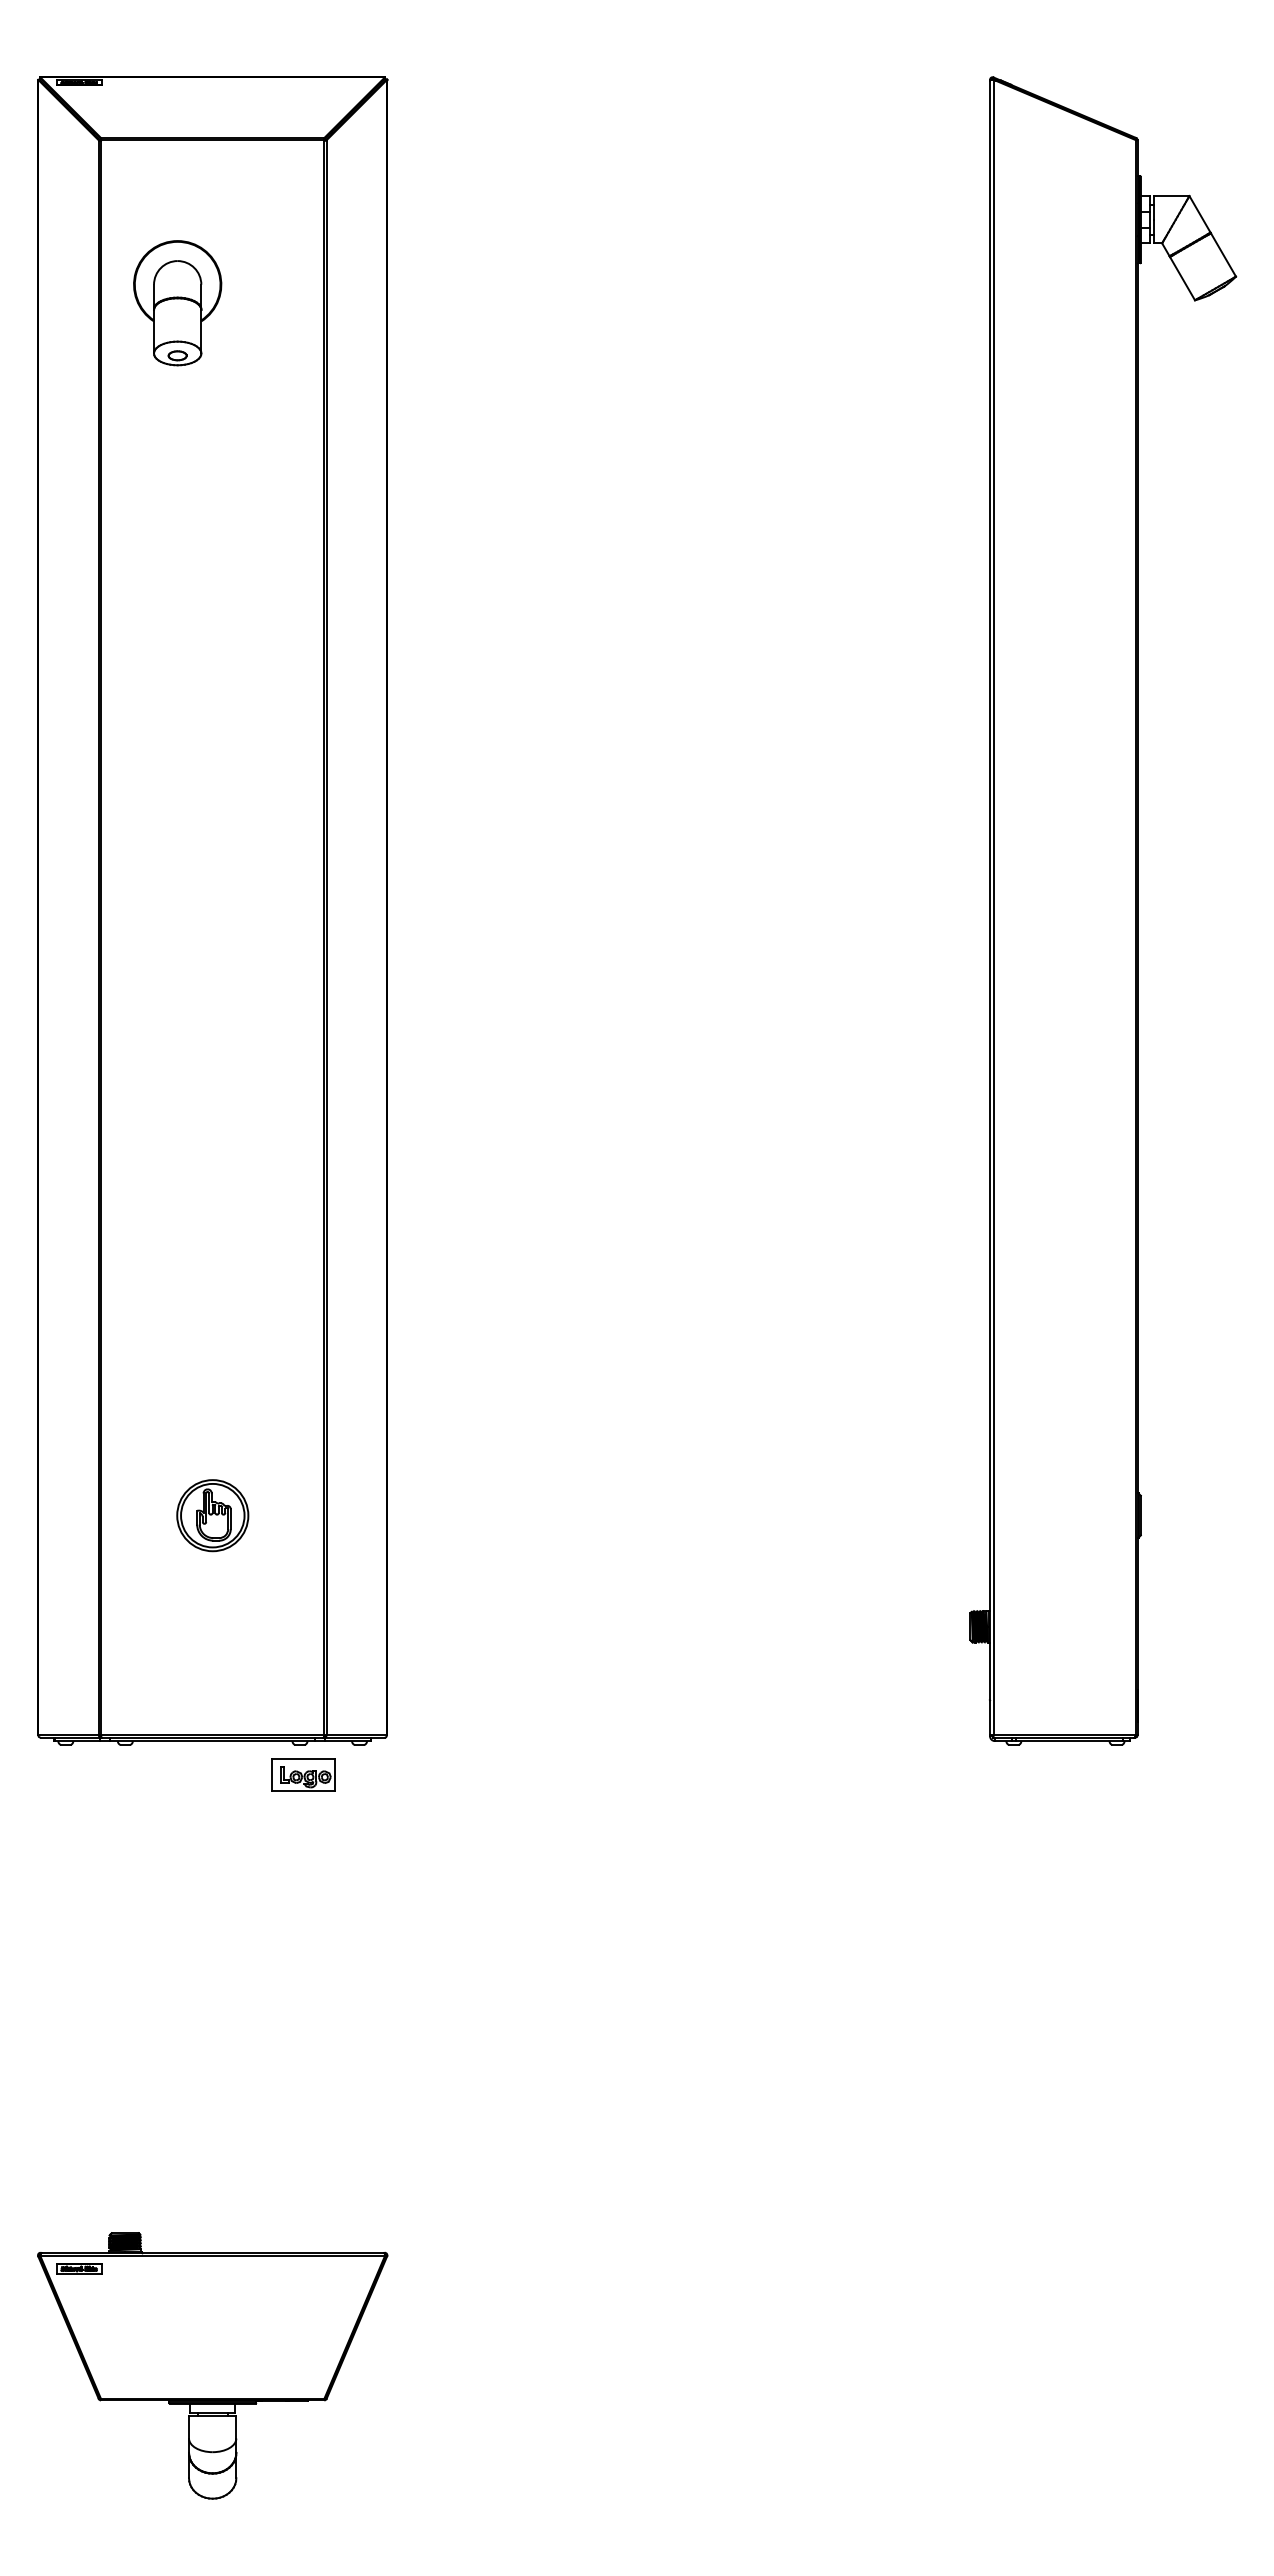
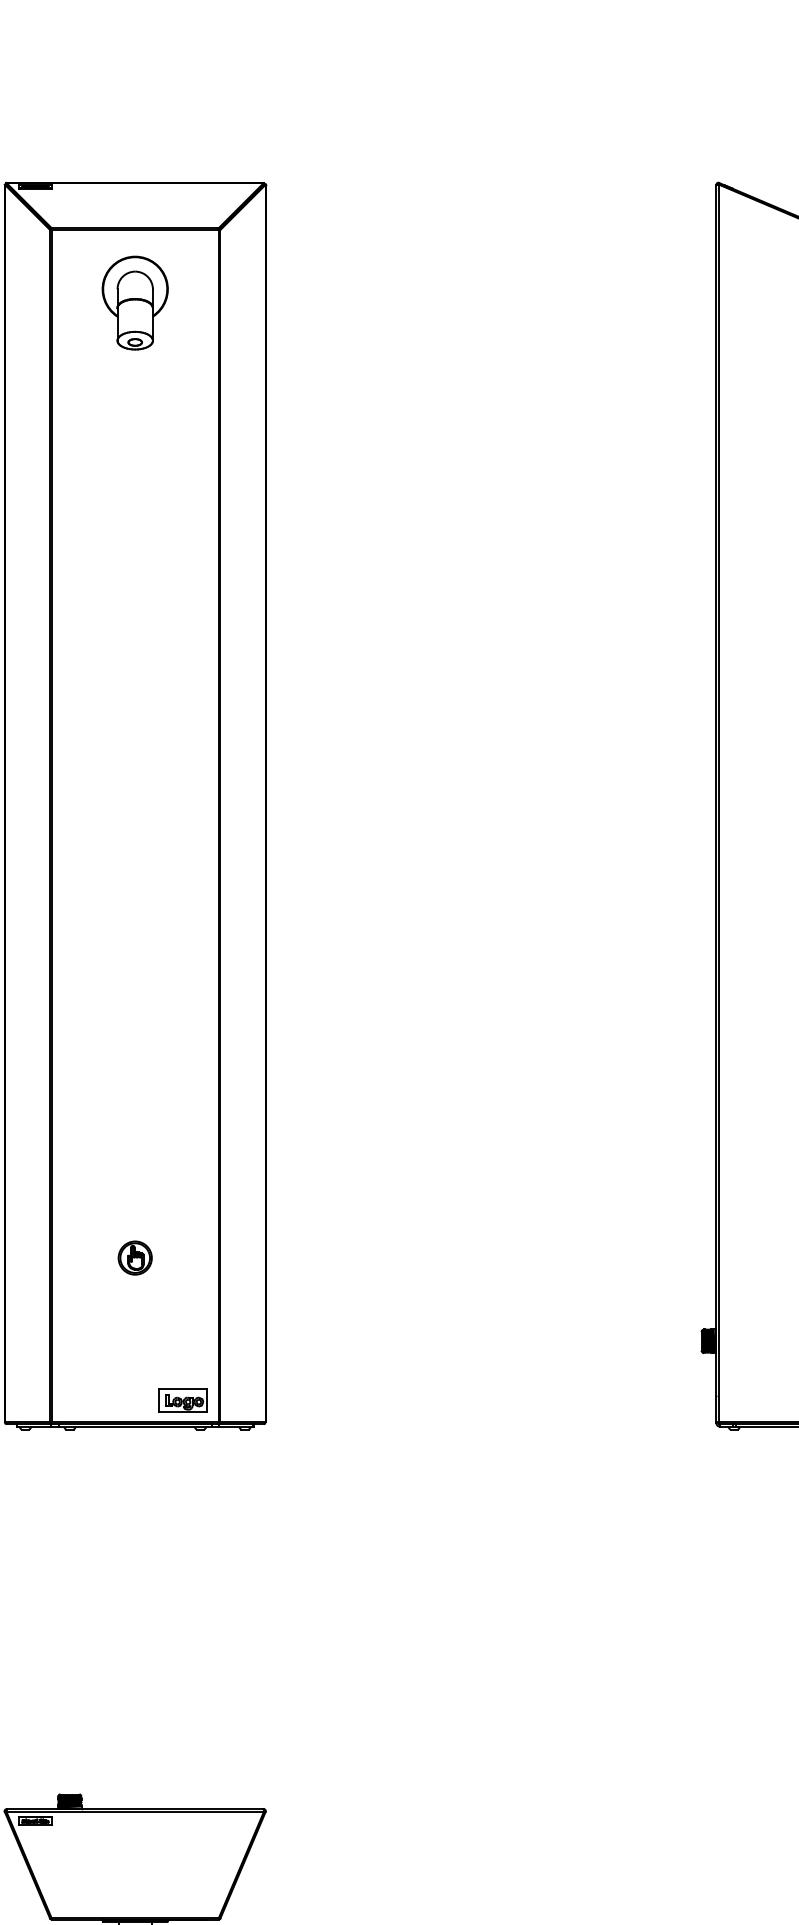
part: (177, 303) -> (135, 303), moved
part: (212, 1515) -> (135, 1258), size x0.62
part: (303, 1774) -> (182, 1400), moved

